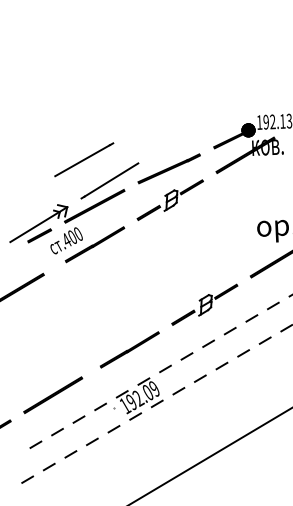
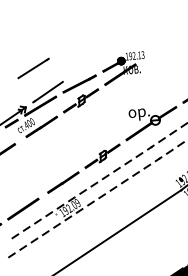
line: (83, 159) -> (33, 68), moved

